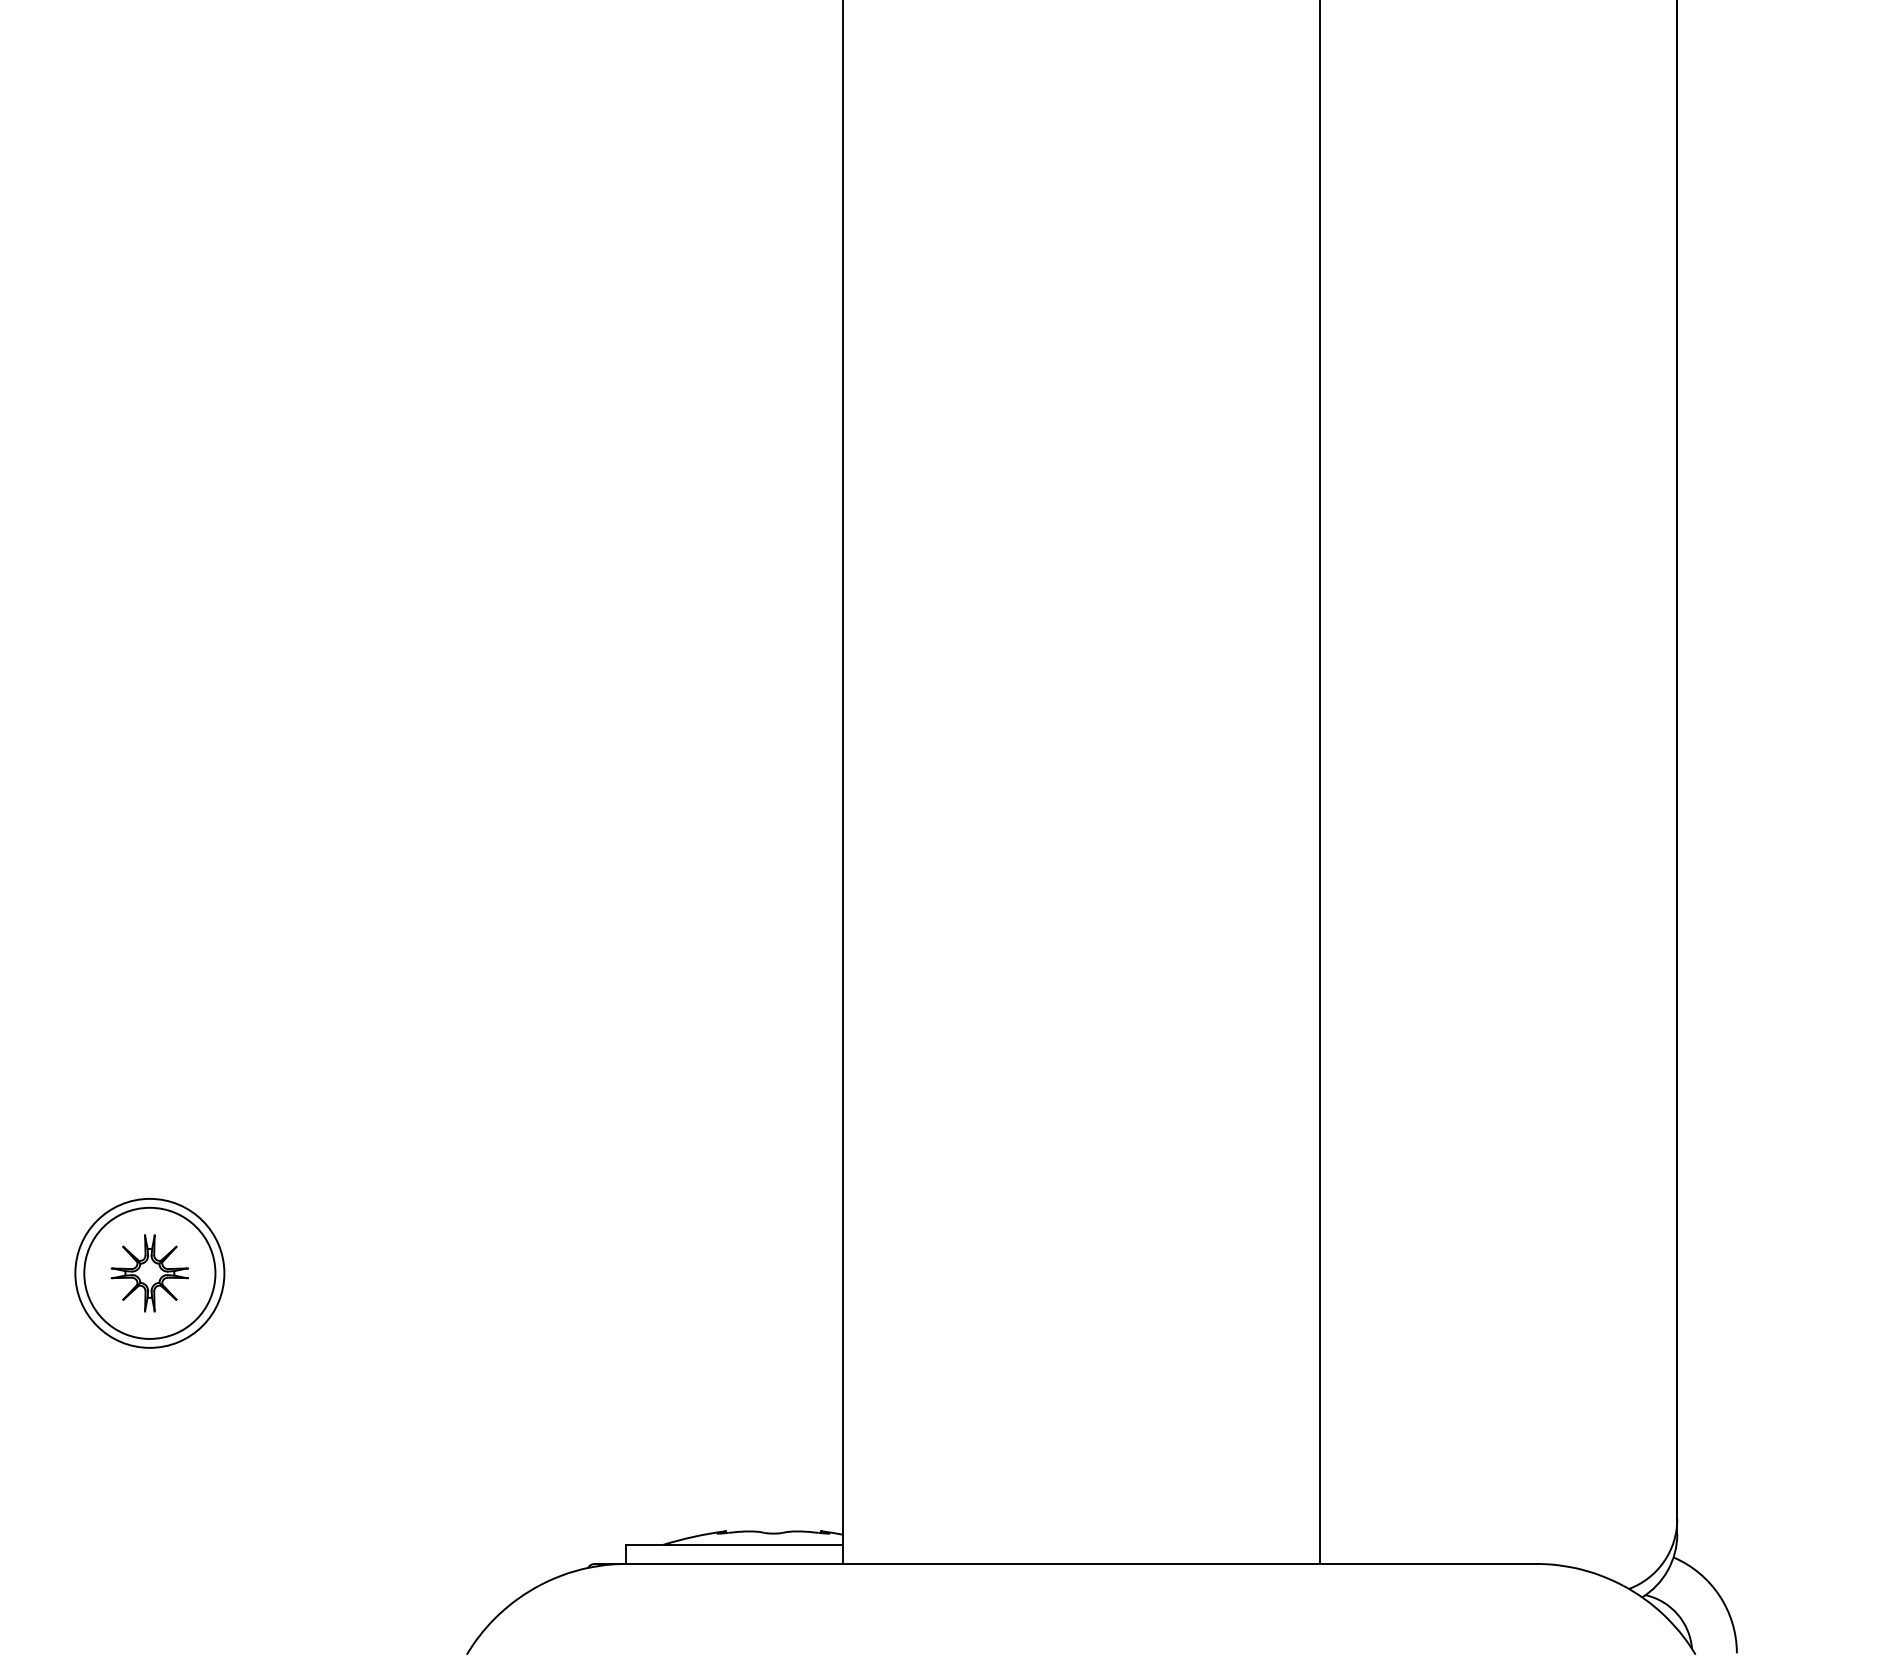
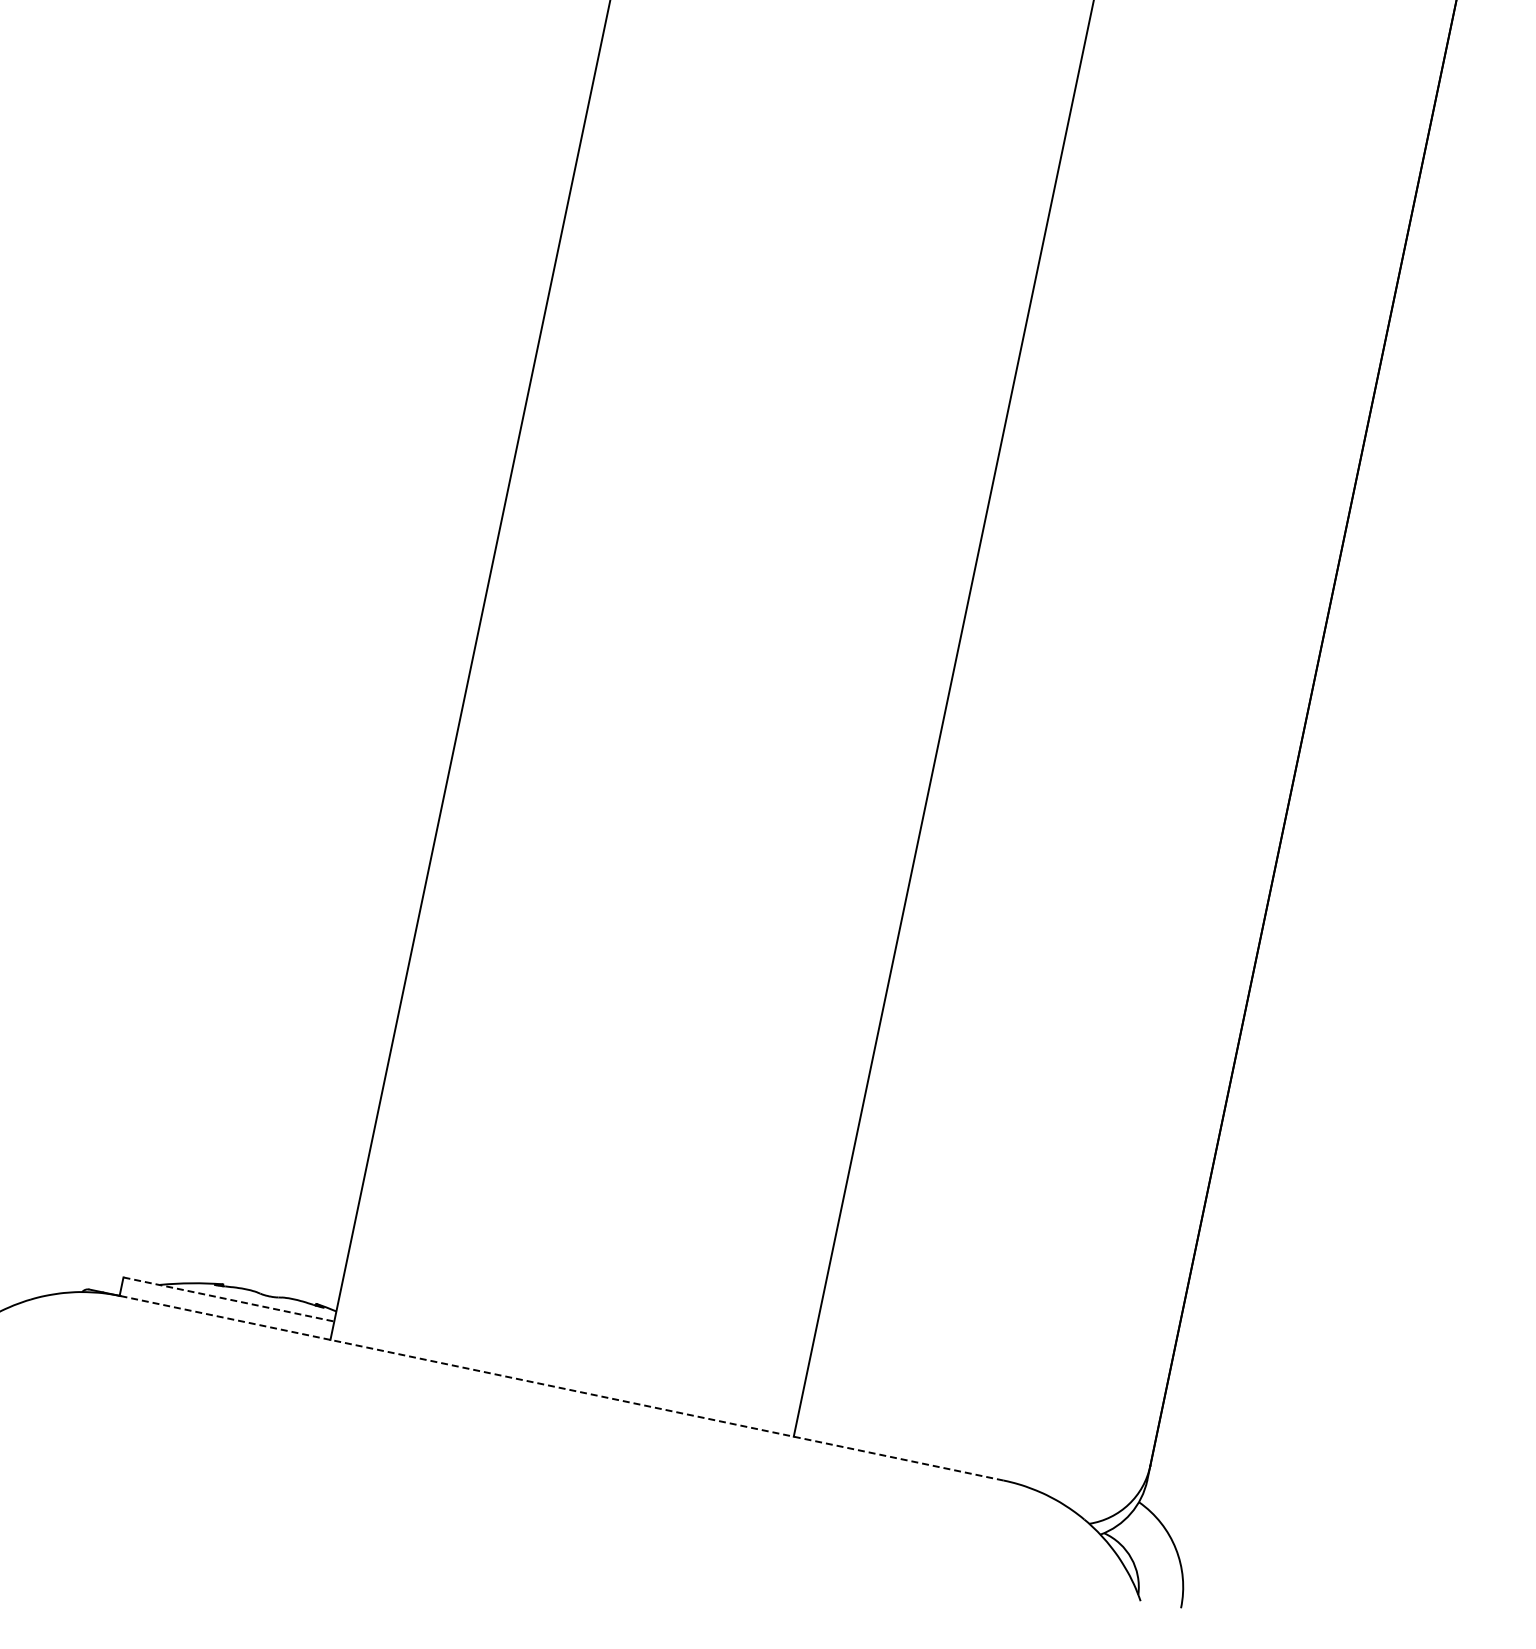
line: (734, 1545) -> (228, 1299), solid -> dashed
line: (1080, 1563) -> (561, 1387), solid -> dashed

